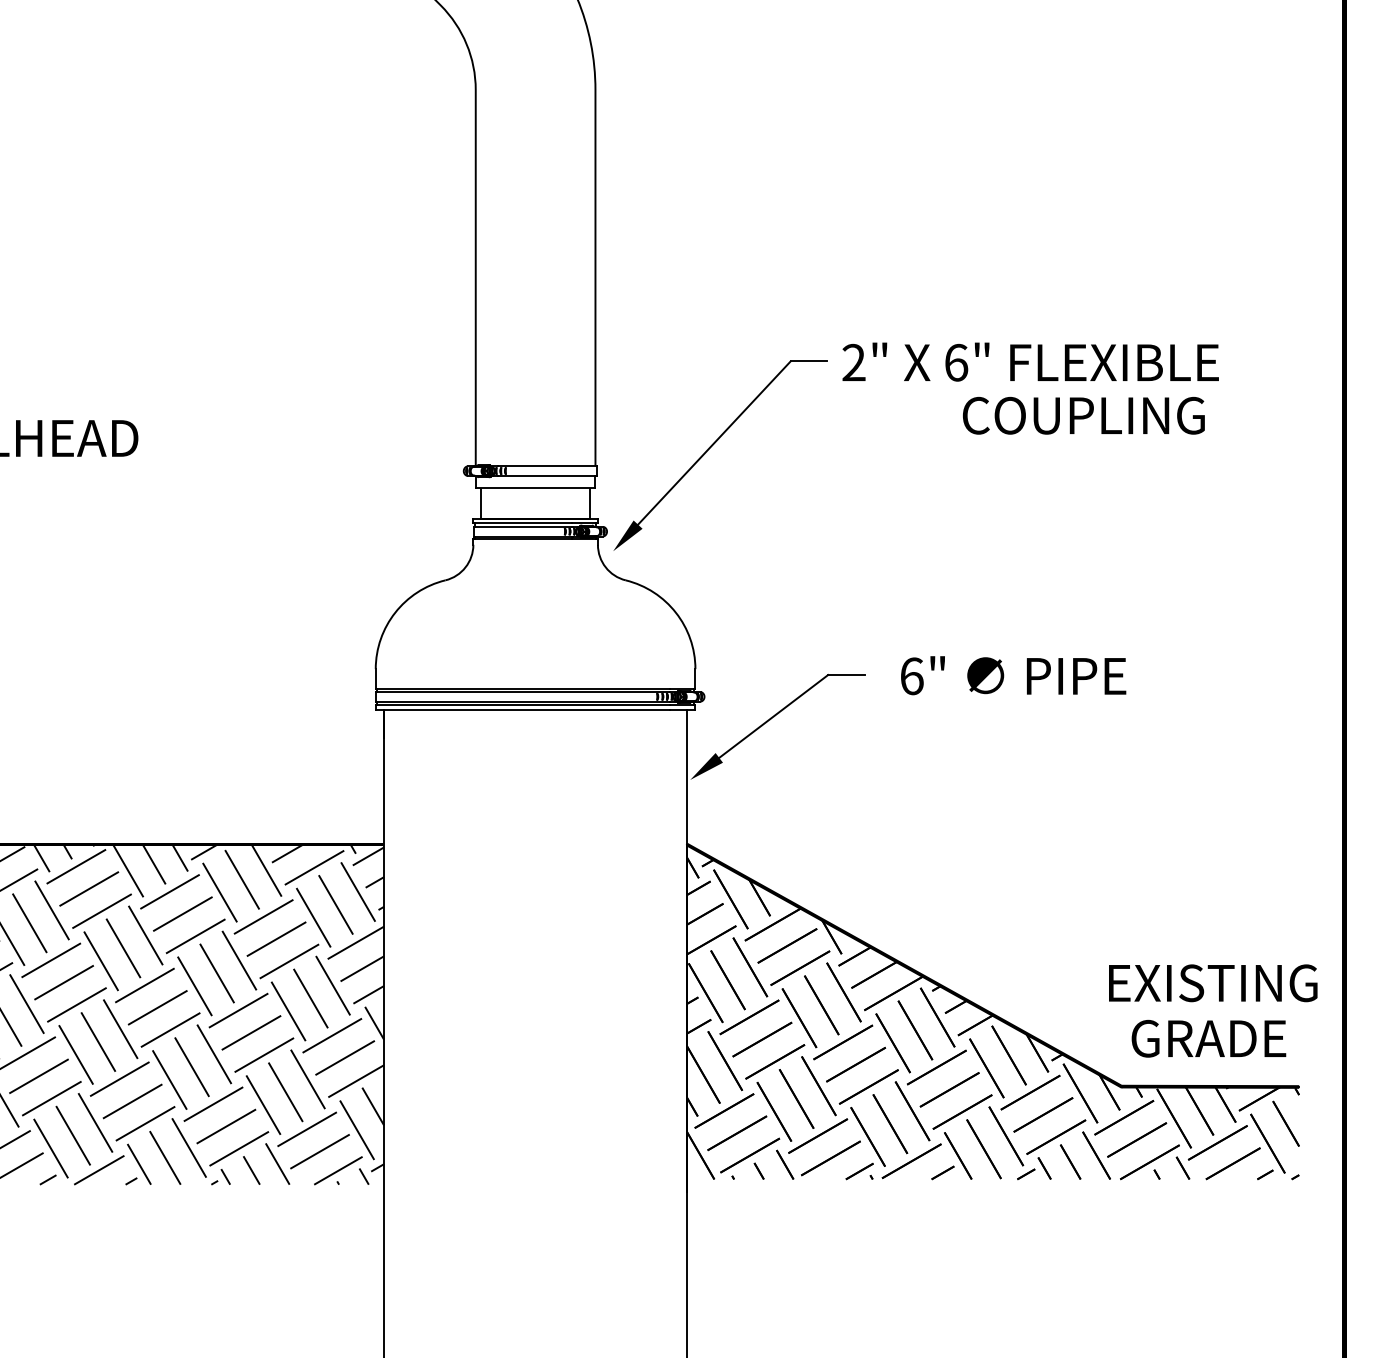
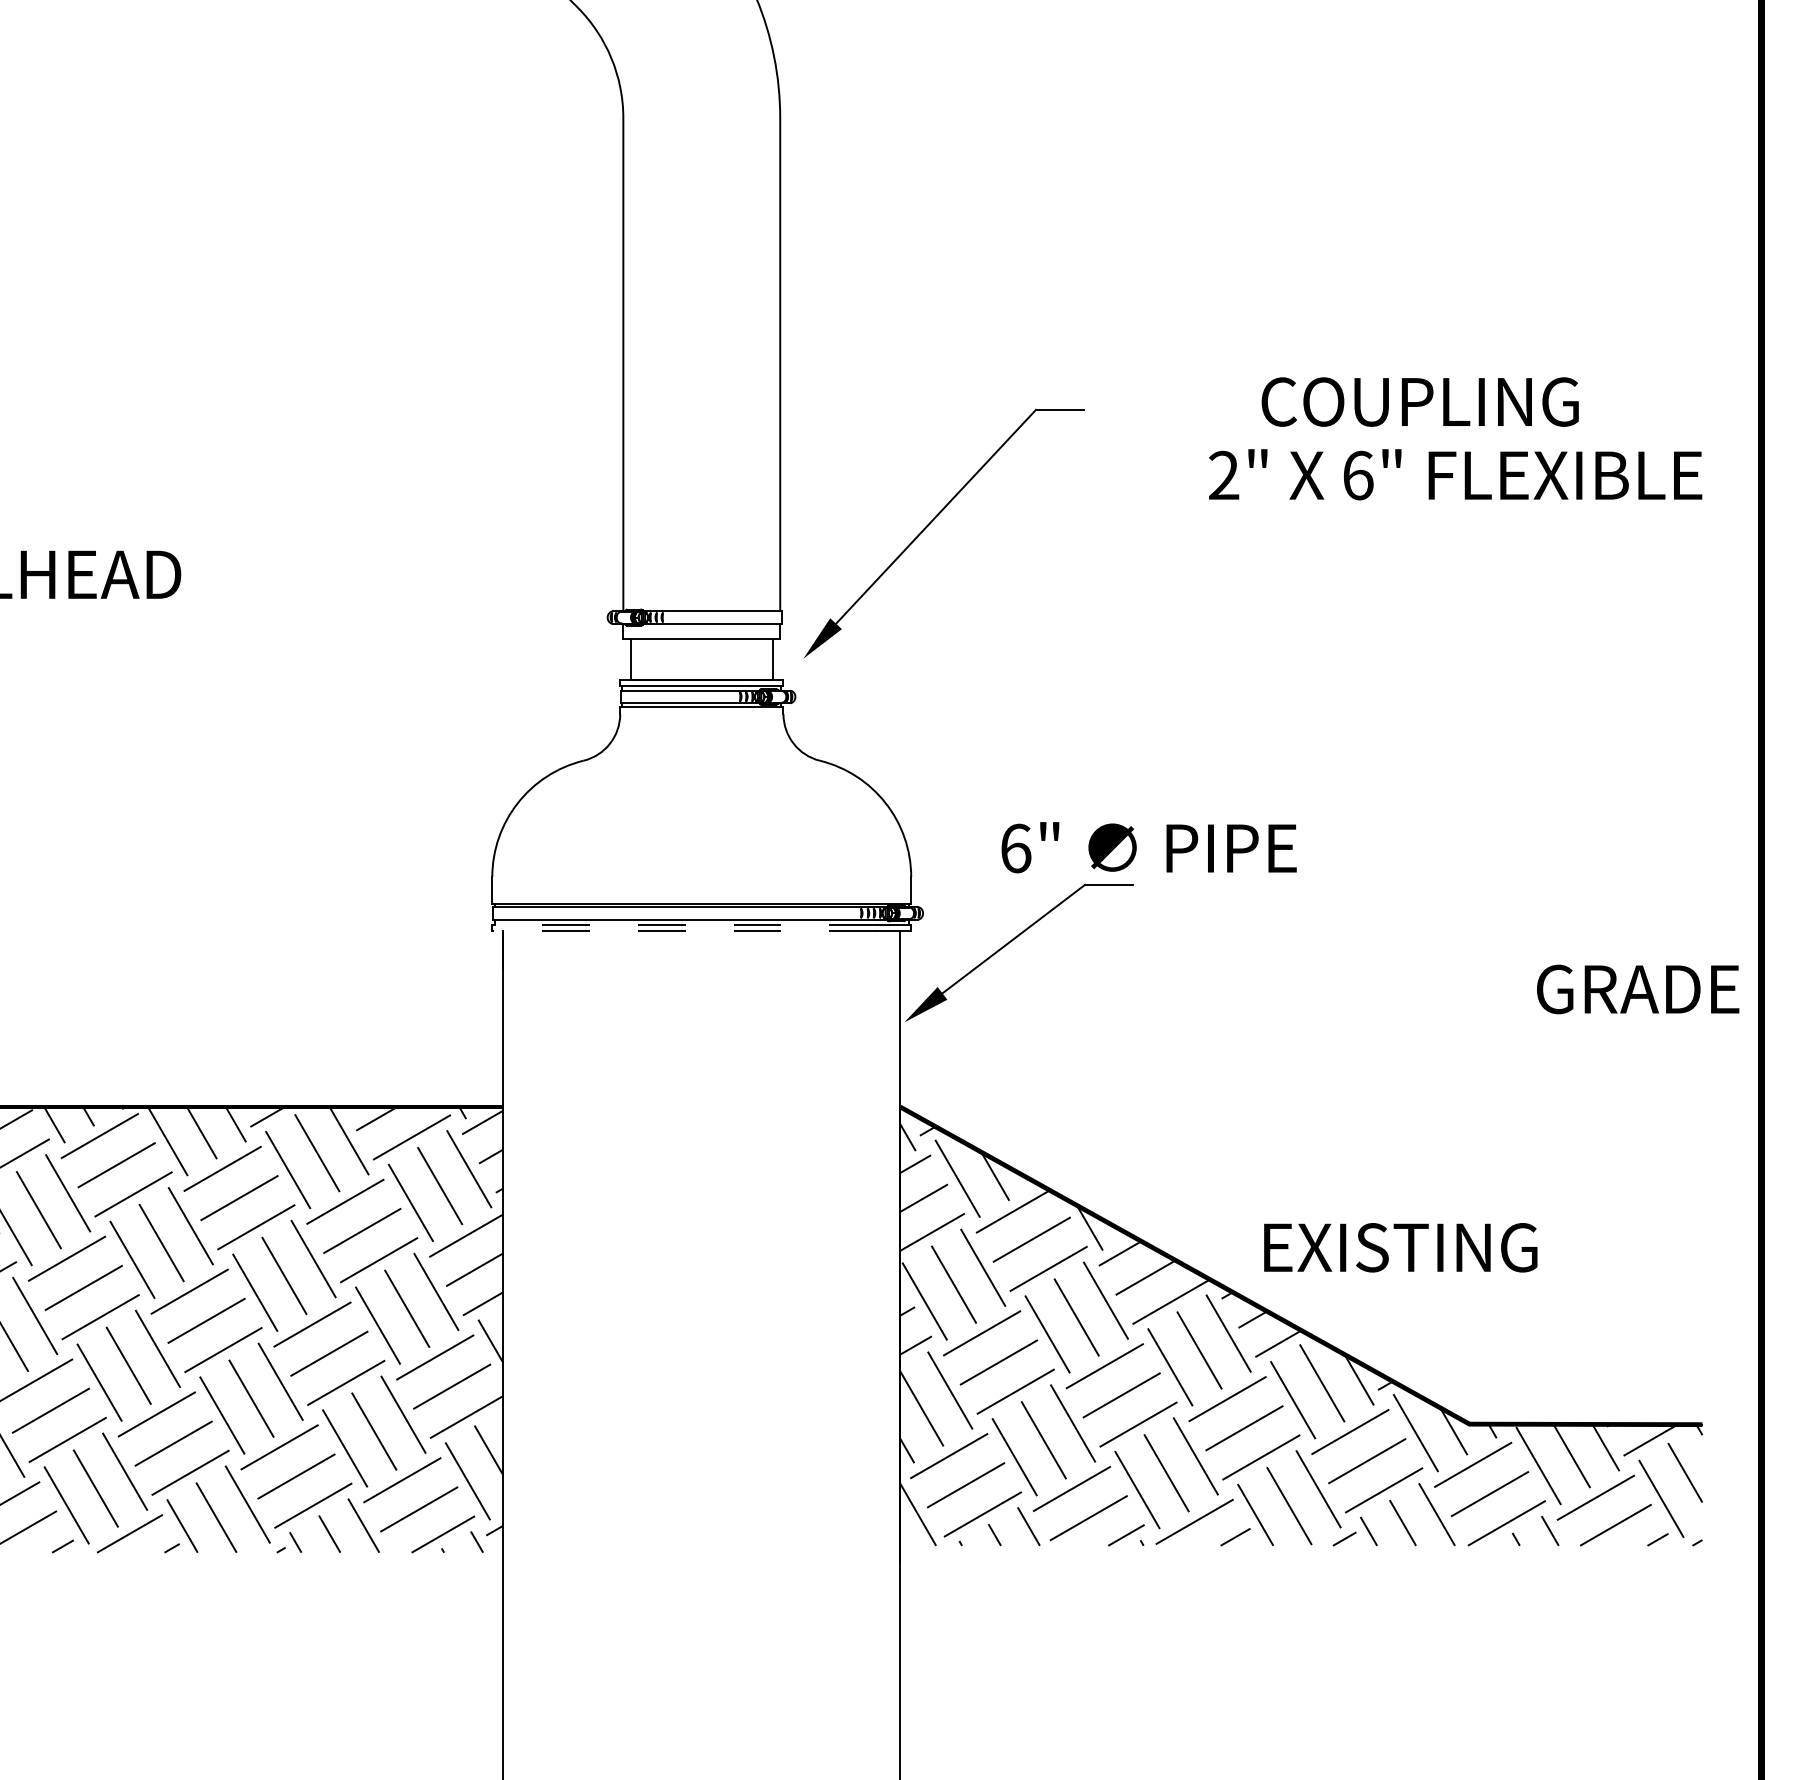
text: (1030, 361) -> (1455, 474), moved
text: (1083, 415) -> (1419, 401), moved
part: (711, 447) -> (932, 522), moved
text: (1013, 675) -> (1148, 847), moved
line: (522, 705) -> (684, 924), solid -> dashed
line: (522, 709) -> (684, 930), solid -> dashed
text: (1213, 983) -> (1400, 1247), moved
hatch: (993, 1018) -> (1301, 1334), removed
text: (1209, 1038) -> (1638, 989), moved

